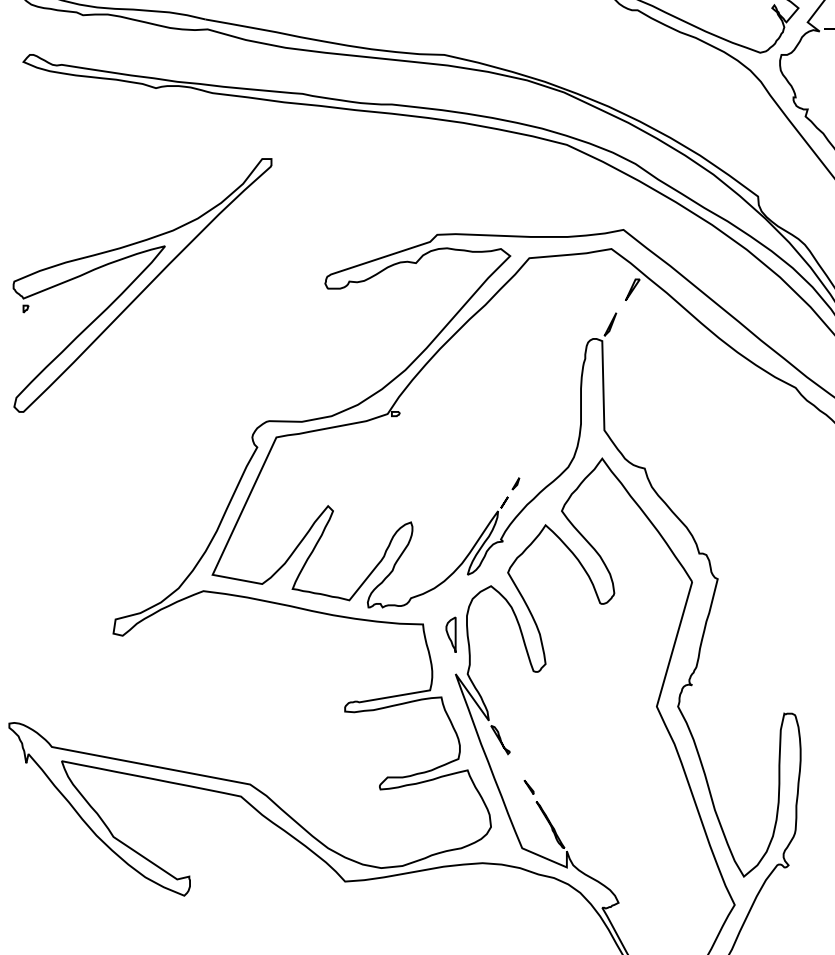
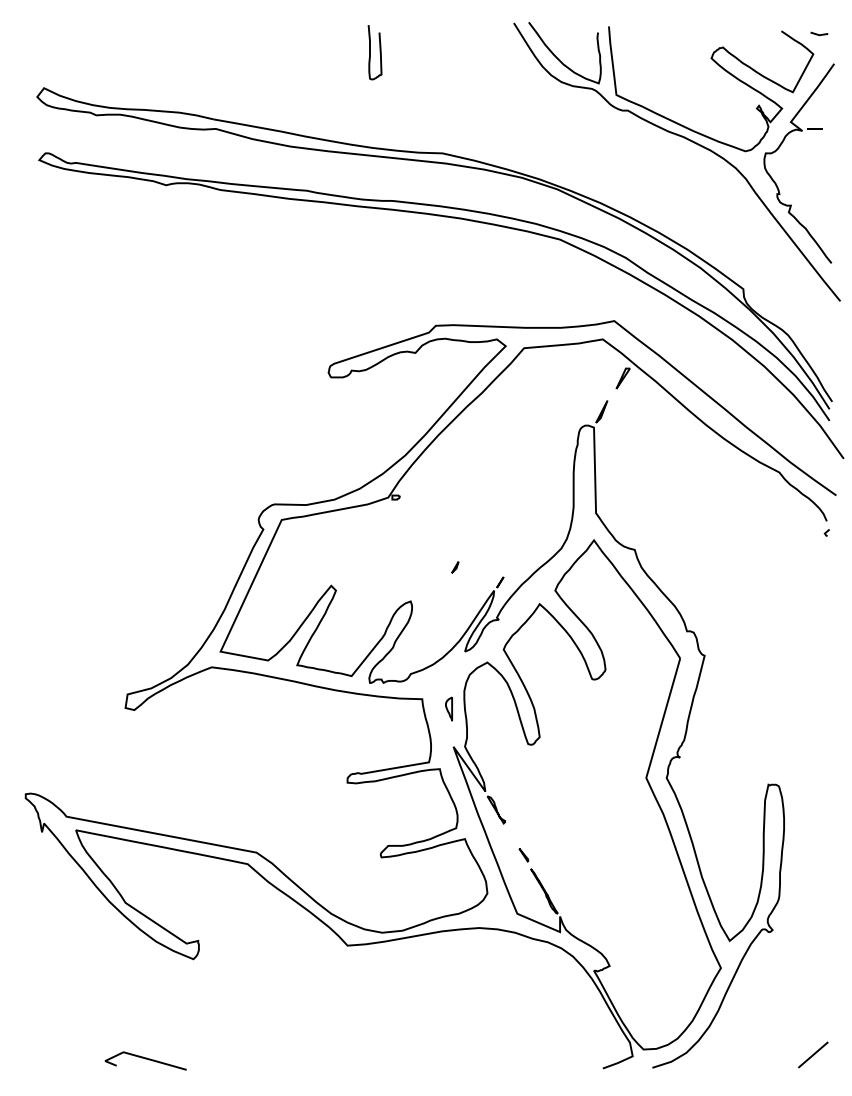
part: (142, 285) -> (153, 374), removed
part: (516, 483) -> (455, 567), moved
part: (450, 634) -> (448, 708), size x0.7

